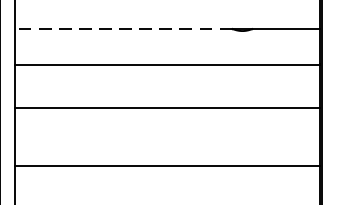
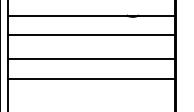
line: (123, 28) -> (67, 15), dashed -> solid
line: (166, 165) -> (91, 78), moved

